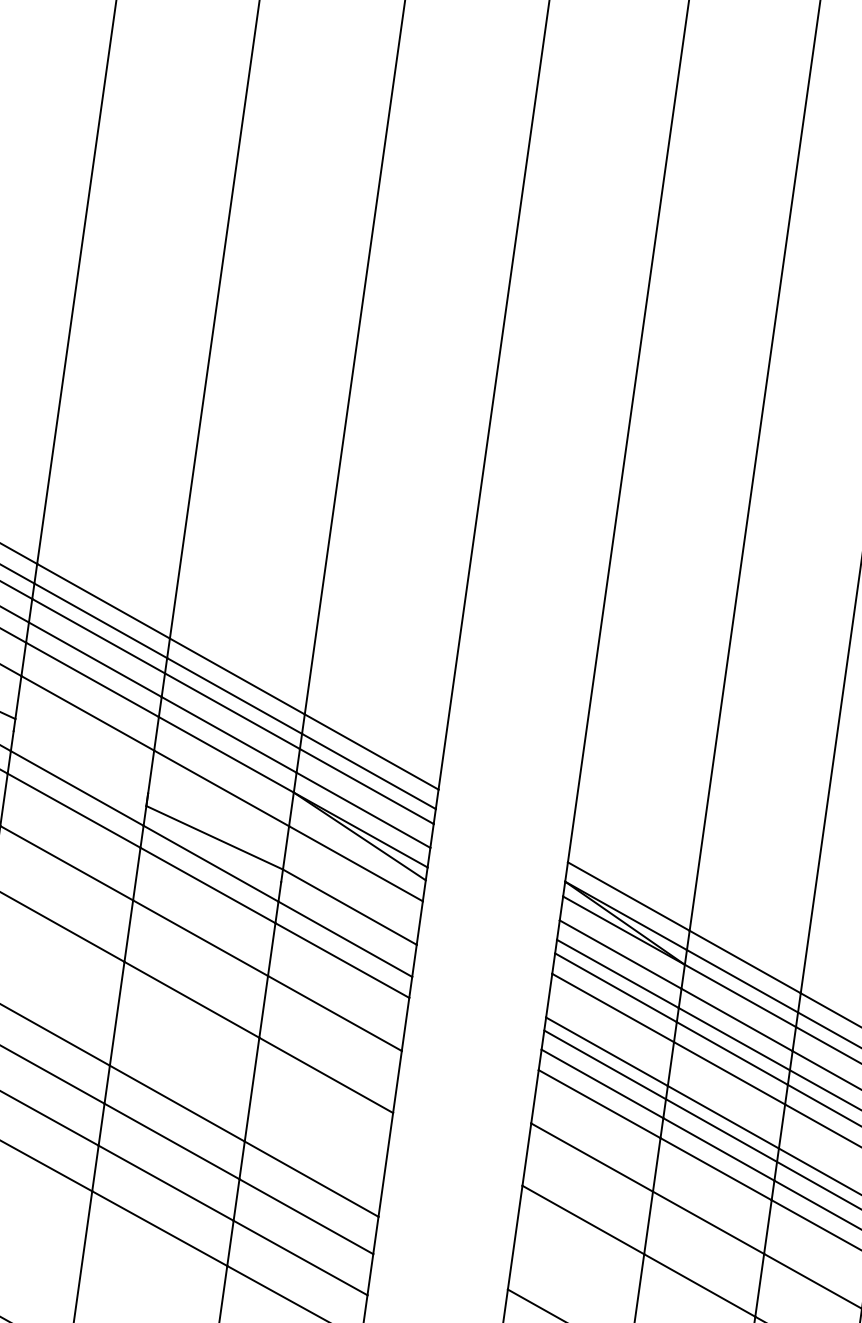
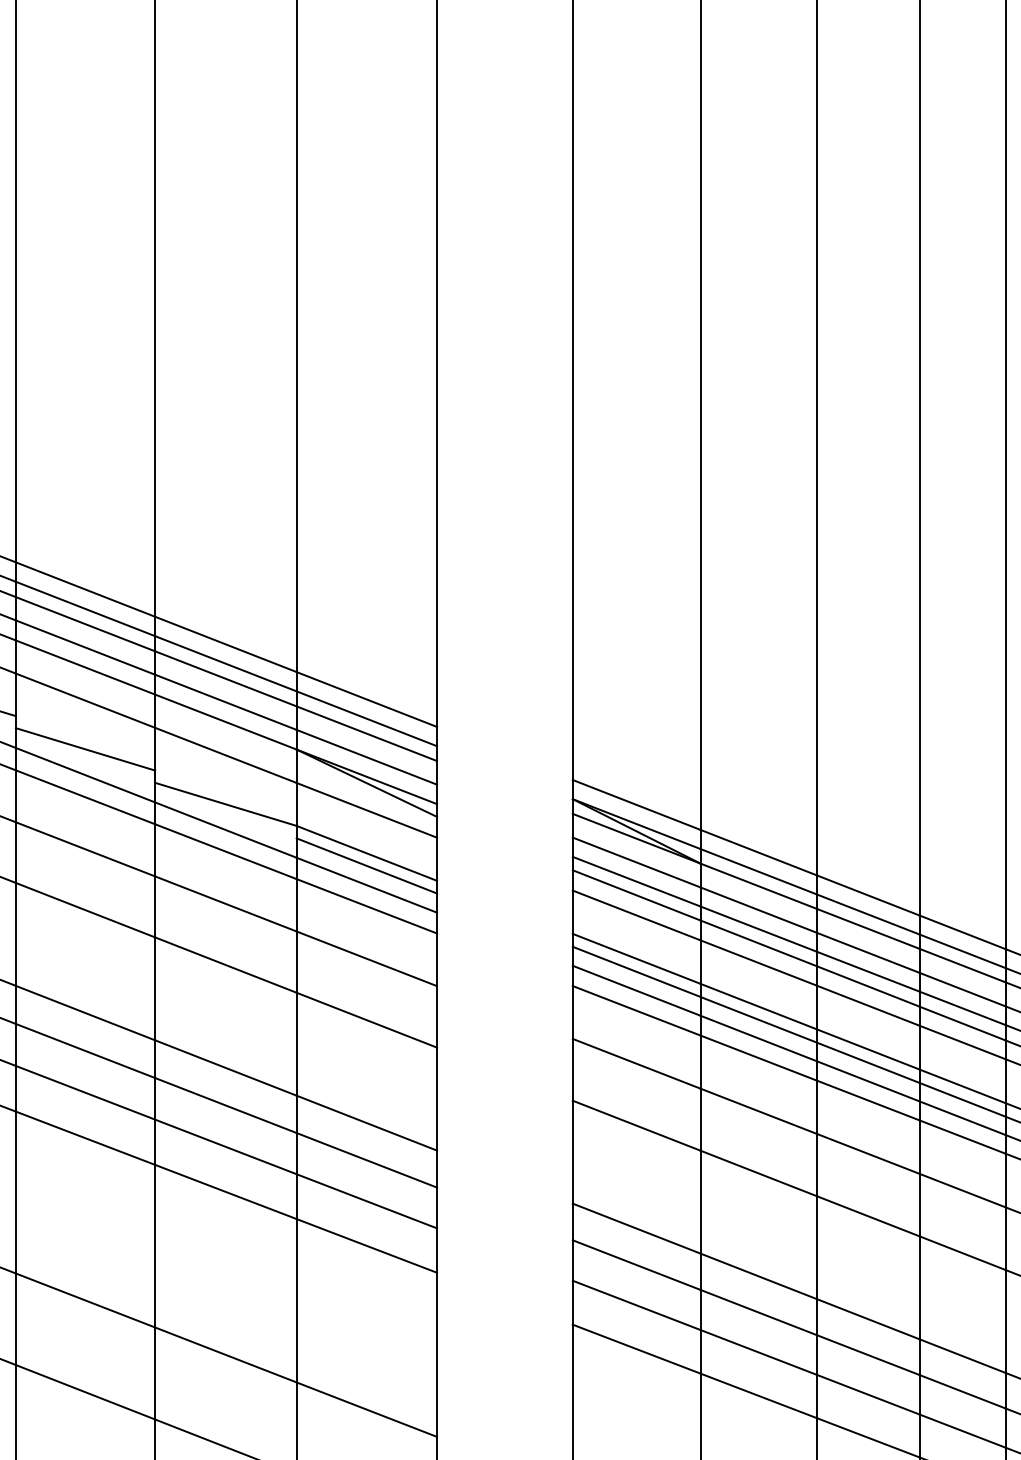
line: (80, 762) -> (85, 749), added
line: (347, 919) -> (366, 865), added

